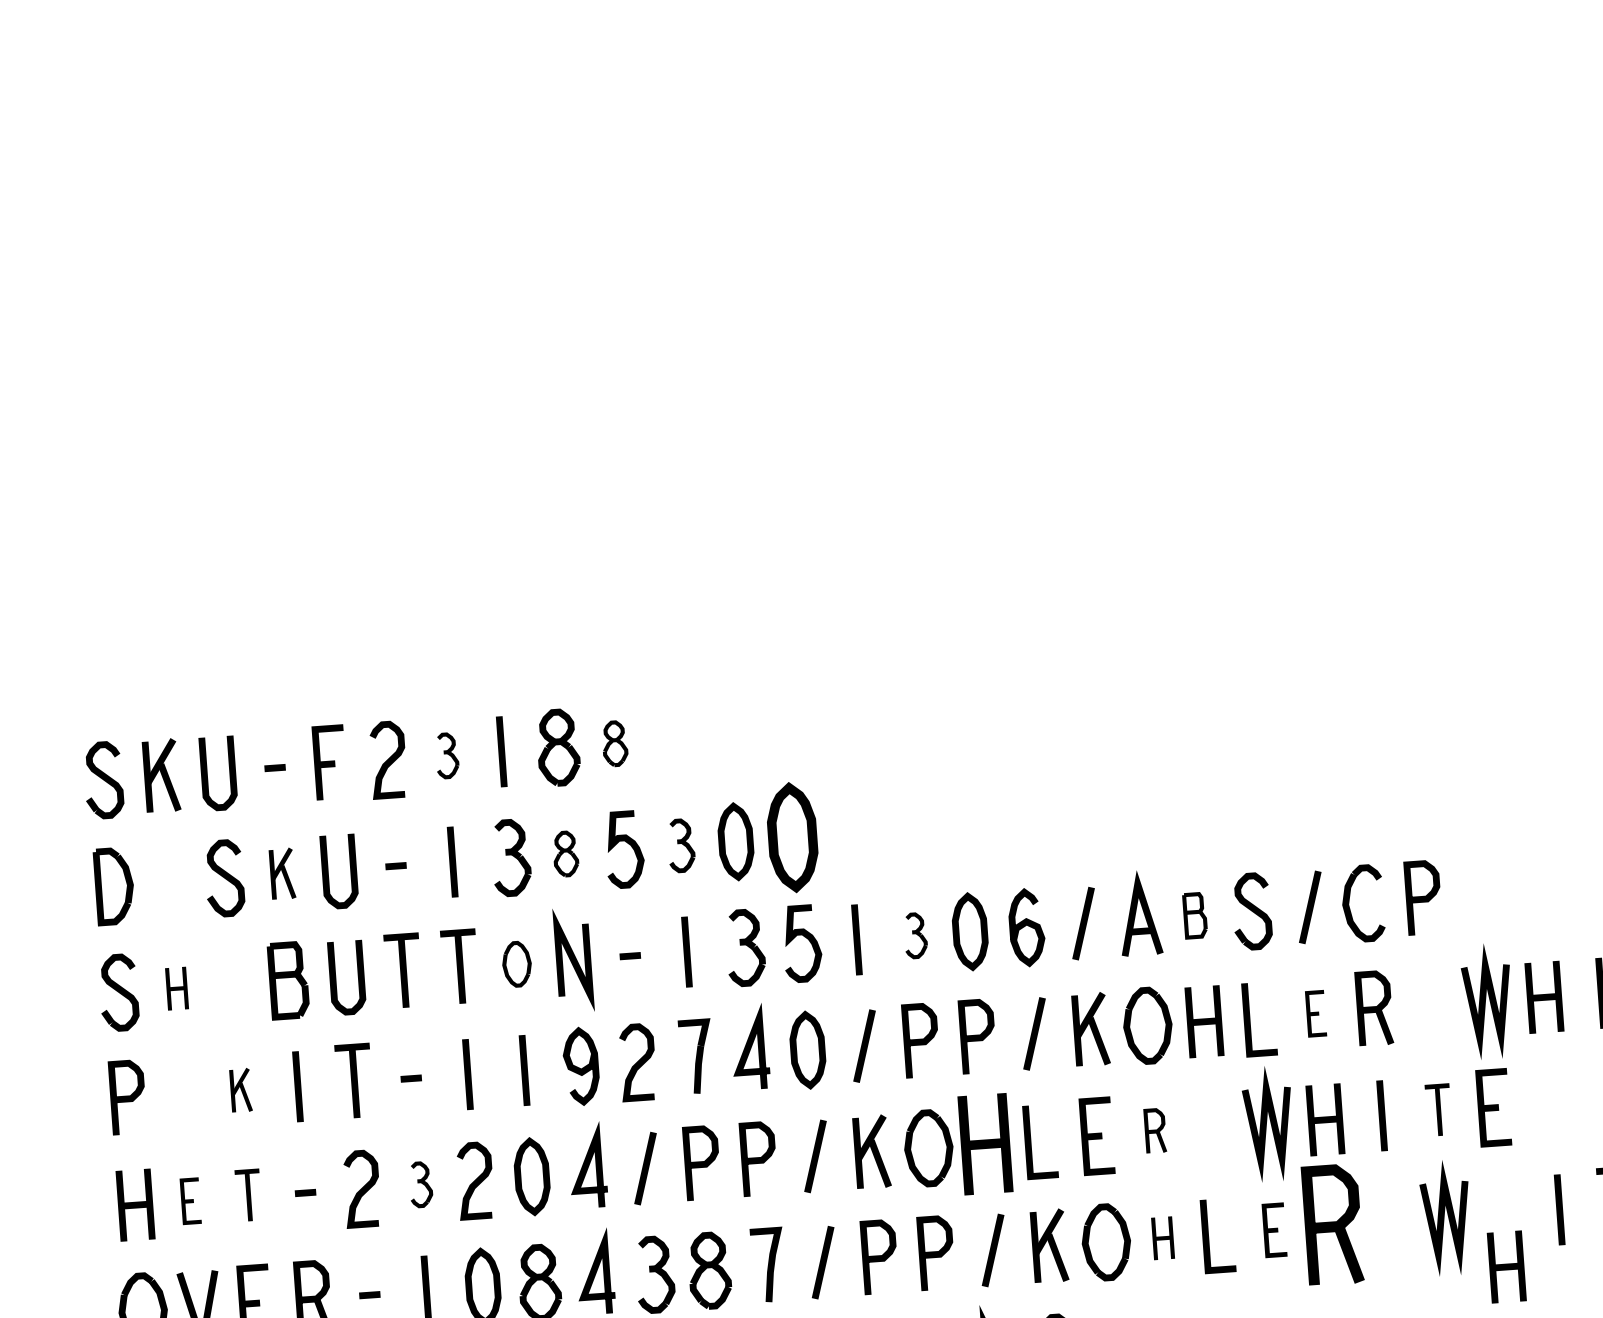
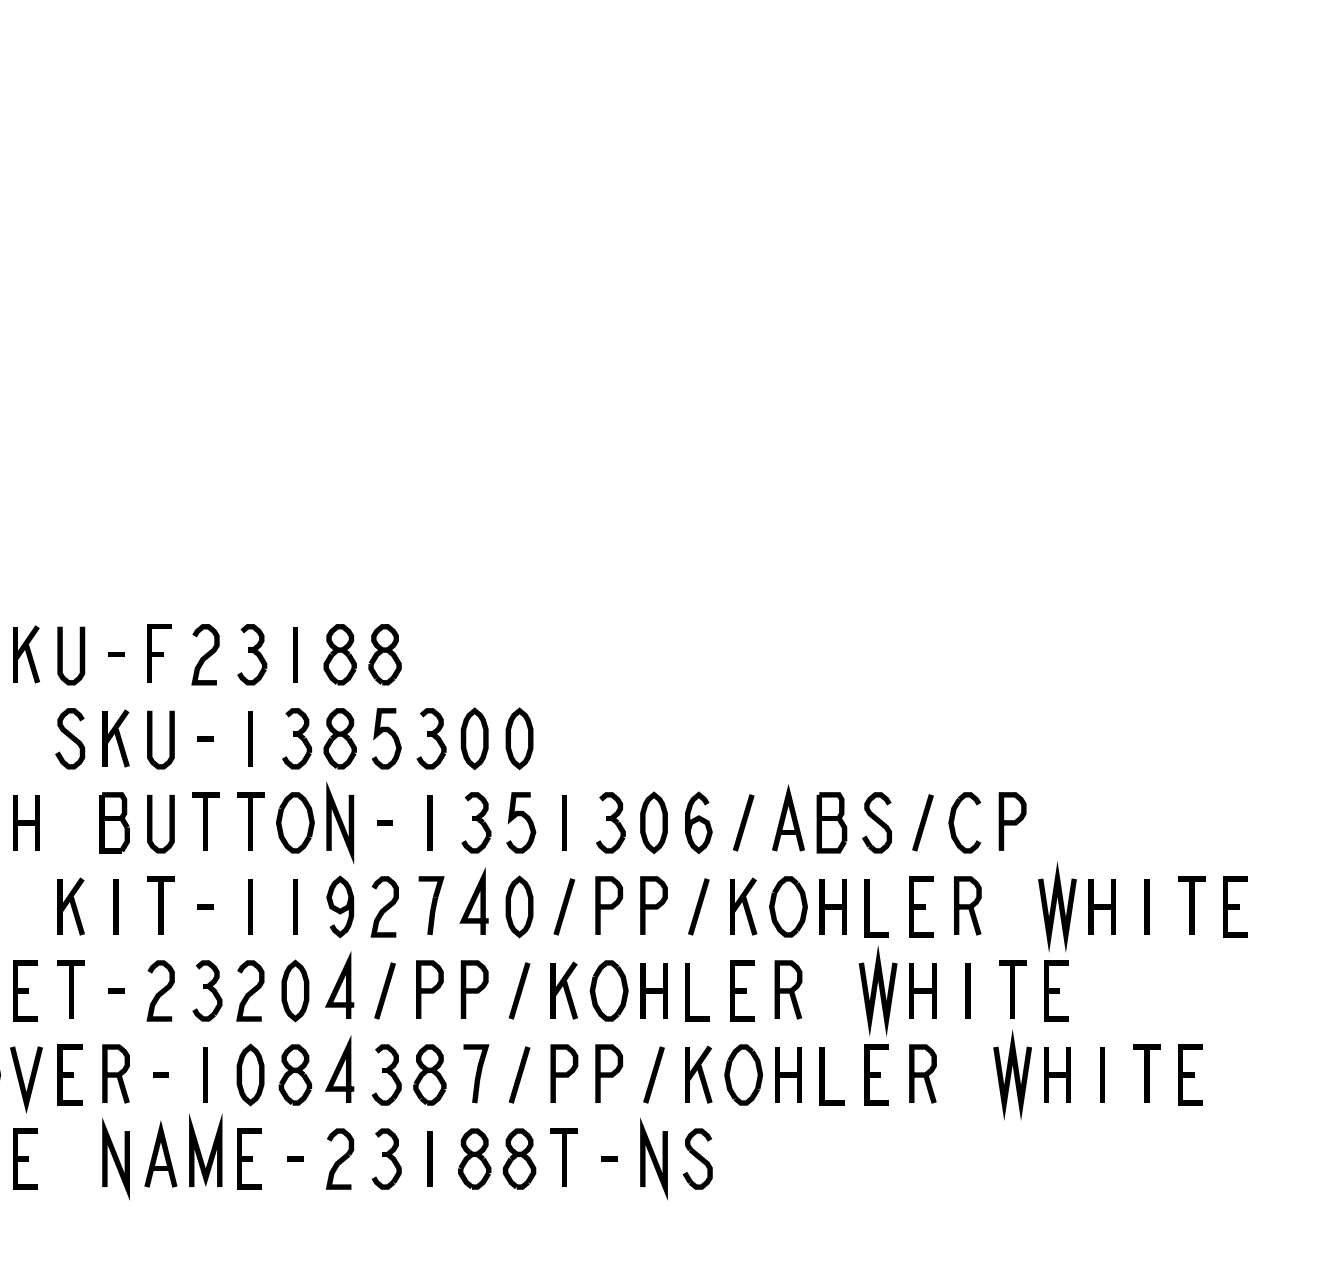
part: (614, 743) -> (384, 654), size x1.67
part: (447, 755) -> (252, 654), size x1.67
part: (792, 837) -> (519, 738), size x0.71
part: (681, 845) -> (431, 738), size x1.43
part: (565, 853) -> (339, 738), size x1.67
part: (281, 873) -> (115, 738), size x1.43
part: (1194, 915) -> (831, 822), size x1.67
part: (915, 935) -> (610, 822), size x1.67
part: (517, 963) -> (295, 822), size x1.67
part: (177, 988) -> (26, 822), size x1.67
part: (1315, 1013) -> (921, 906), size x1.67
part: (240, 1090) -> (70, 906), size x1.67
part: (1438, 1109) -> (1012, 989), size x1.43
part: (1155, 1130) -> (788, 989), size x1.67
part: (984, 1143) -> (653, 990), size x0.71
part: (421, 1184) -> (207, 990), size x1.67
part: (247, 1195) -> (70, 989), size x1.43
part: (191, 1200) -> (25, 990), size x1.67
part: (1332, 1224) -> (922, 1073), size x0.62
part: (1274, 1229) -> (876, 1074), size x1.43
part: (1163, 1237) -> (788, 1074), size x1.67
part: (1506, 1266) -> (1057, 1074), moved

